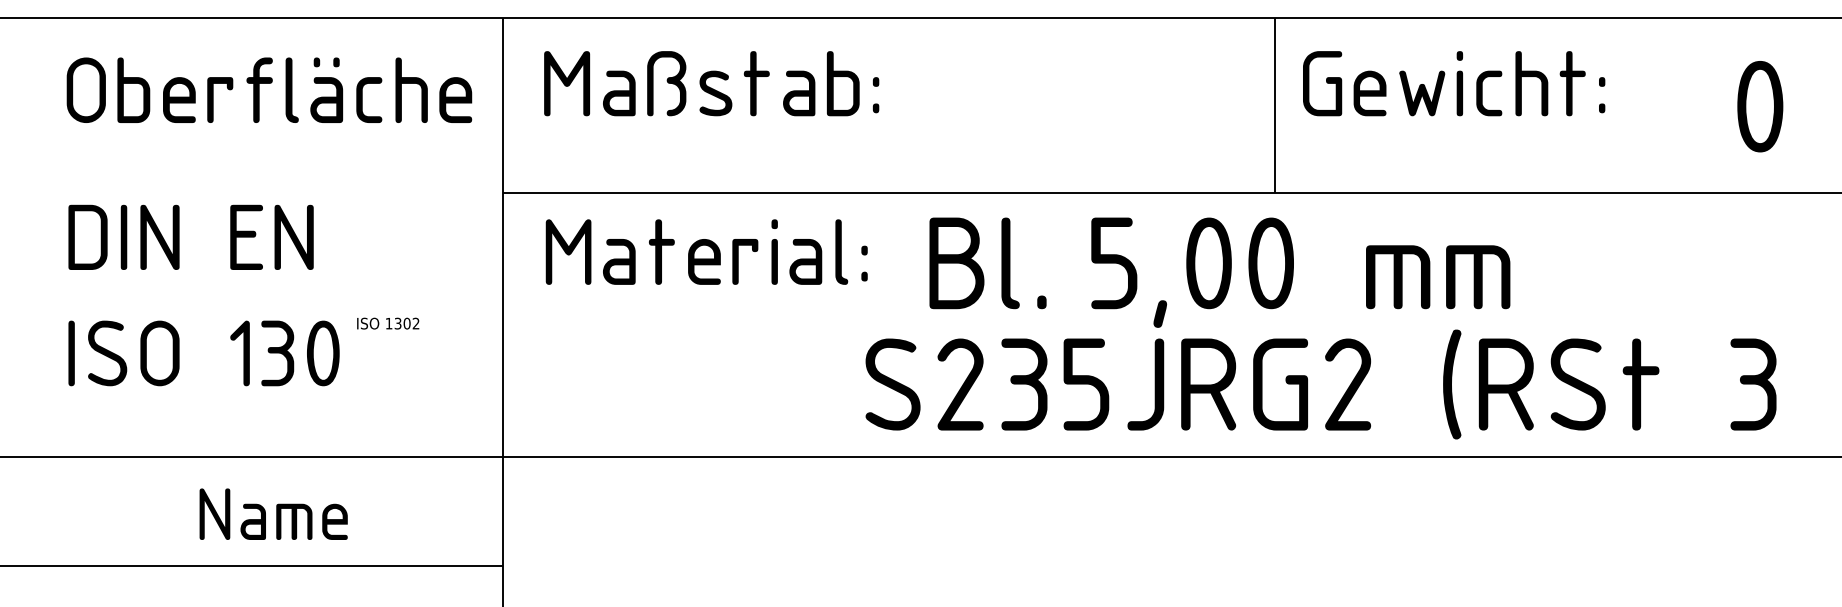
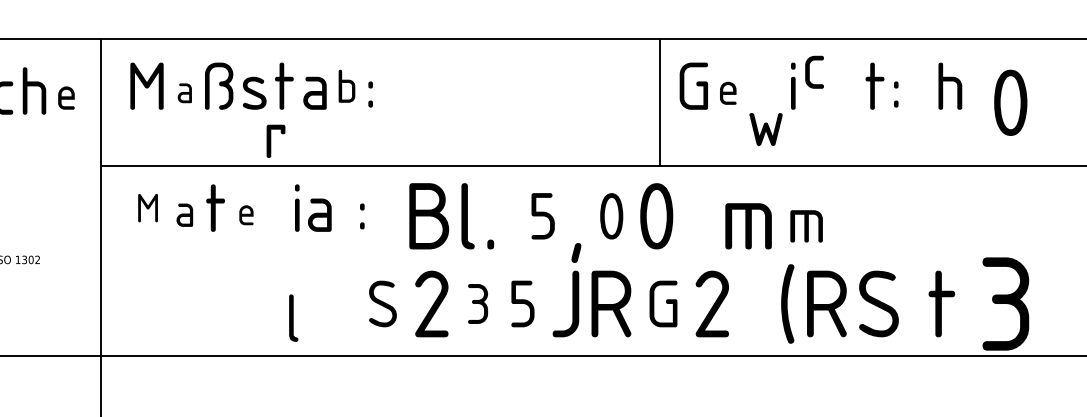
part: (1531, 76) -> (950, 81), moved
part: (843, 83) -> (347, 86), size x0.7
part: (619, 93) -> (184, 93), size x0.6
part: (1369, 93) -> (727, 93), size x0.7
part: (1422, 93) -> (766, 129), moved
part: (1482, 93) -> (809, 72), moved
part: (455, 99) -> (66, 97), size x0.7
part: (568, 251) -> (148, 207), size x0.6
part: (841, 251) -> (293, 317), moved
part: (619, 261) -> (184, 214), size x0.7
part: (704, 261) -> (246, 214), size x0.6
part: (738, 261) -> (271, 141), moved
part: (1114, 263) -> (543, 216), size x0.7
part: (1208, 263) -> (611, 216), size x0.7
part: (1478, 277) -> (806, 226), size x0.7
part: (892, 384) -> (382, 303), size x0.7
part: (1024, 384) -> (478, 303), size x0.6
part: (1086, 384) -> (522, 303), size x0.7
part: (1280, 384) -> (663, 303), size x0.7
part: (1640, 384) -> (941, 303), moved
part: (1753, 384) -> (1005, 303), size x1.4

